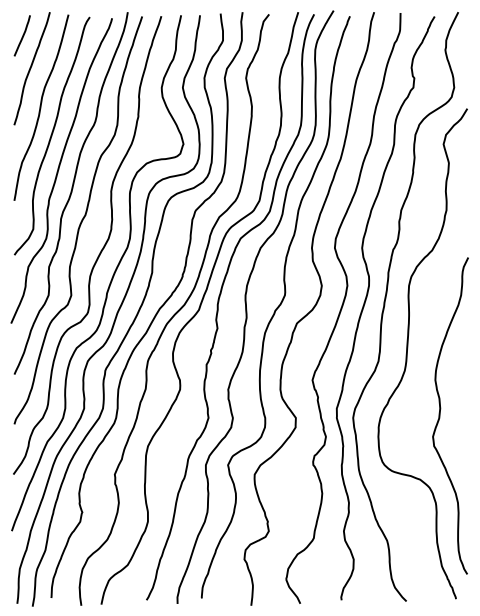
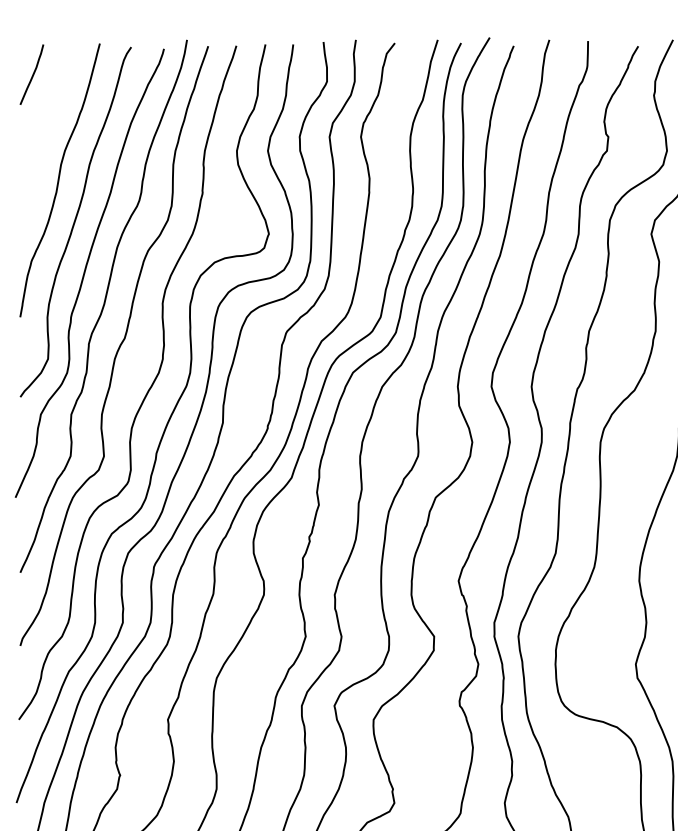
curve: (31, 68) -> (45, 122), removed

